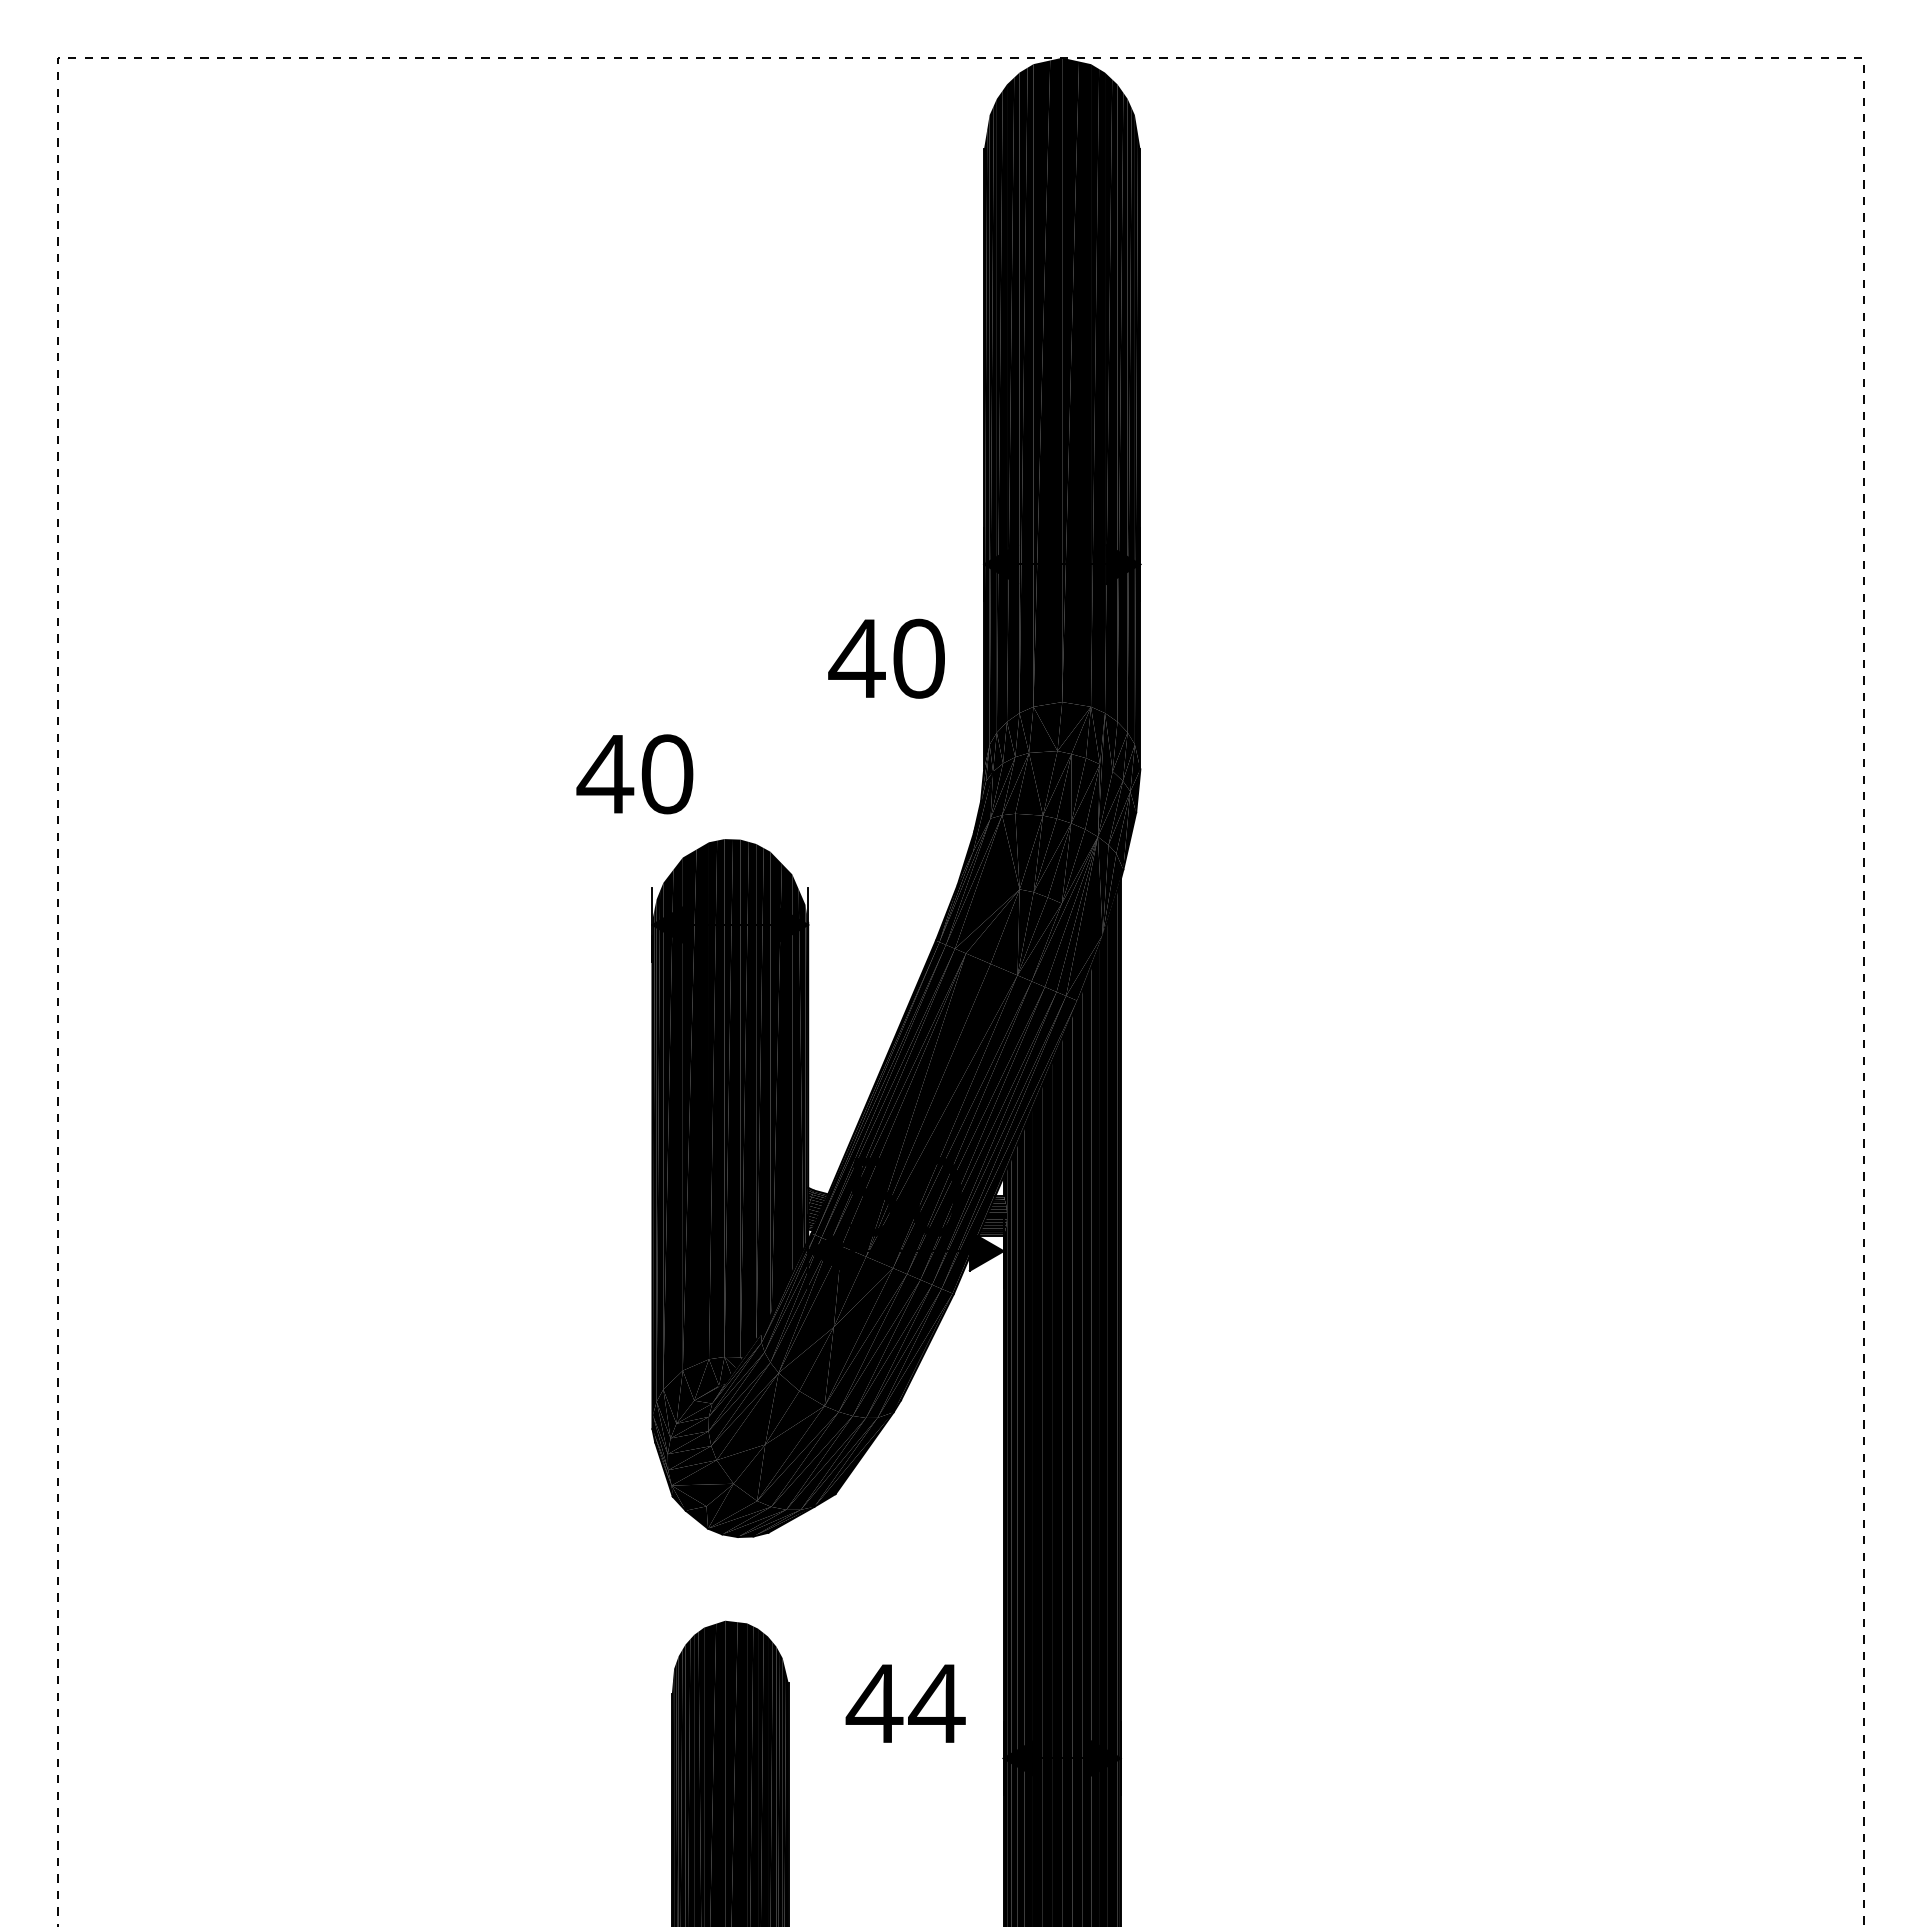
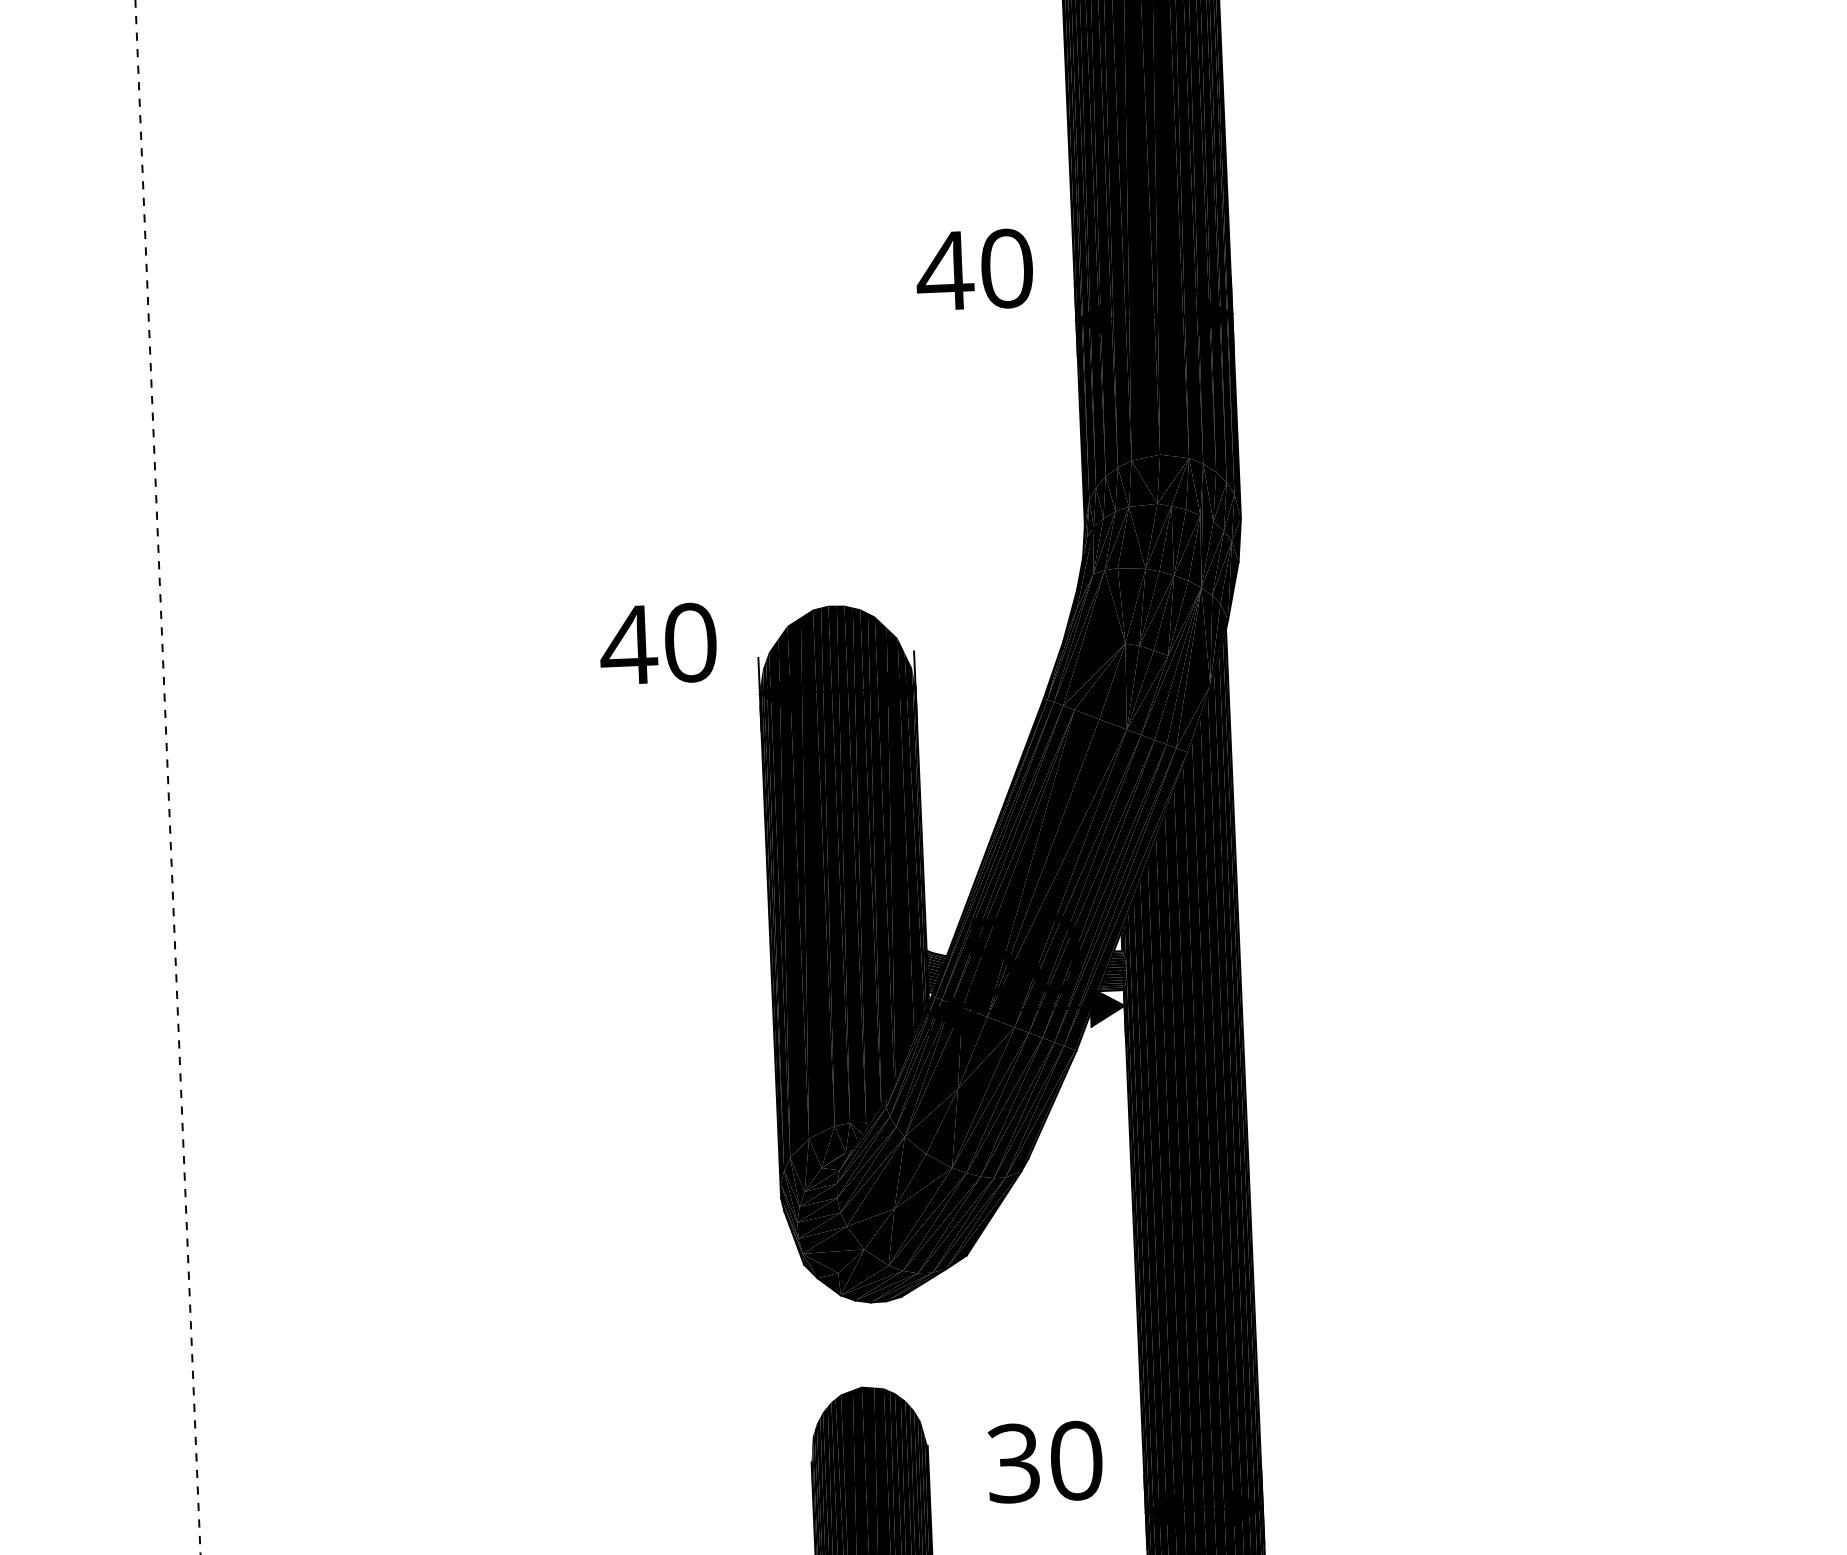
text: (886, 658) -> (974, 269), moved
text: (634, 774) -> (657, 644), moved
text: (905, 1703) -> (1045, 1461), 44 -> 30

